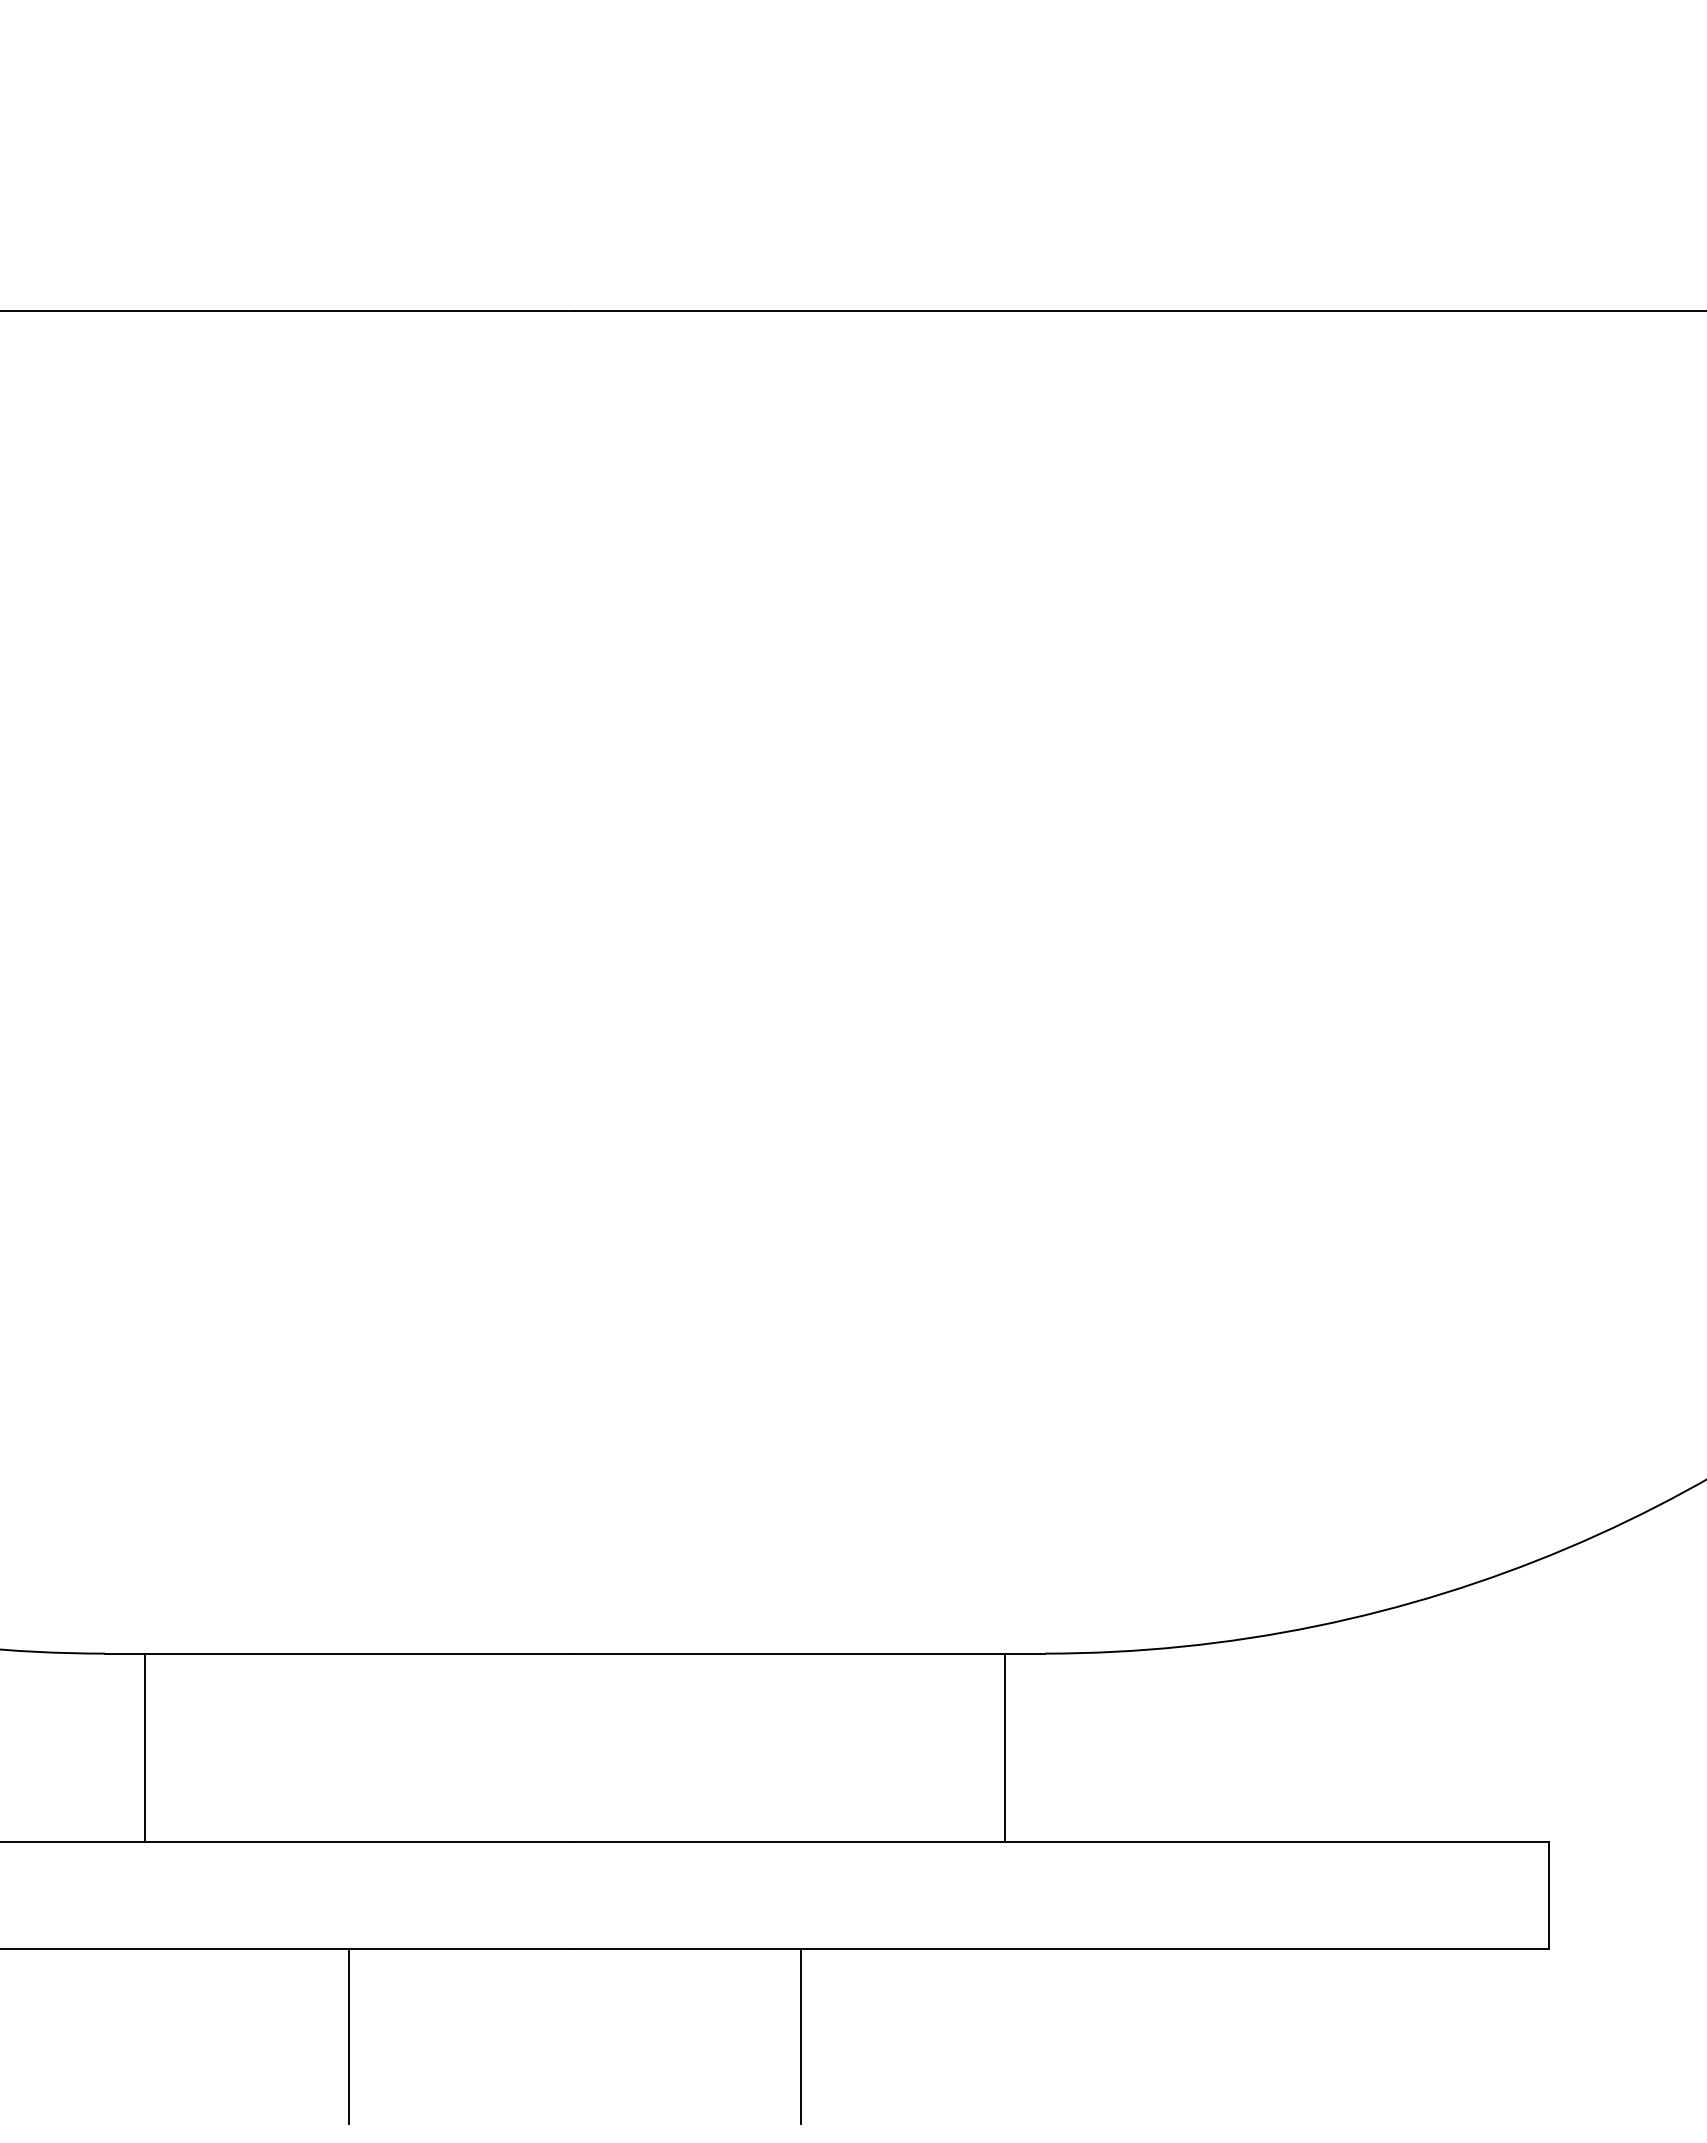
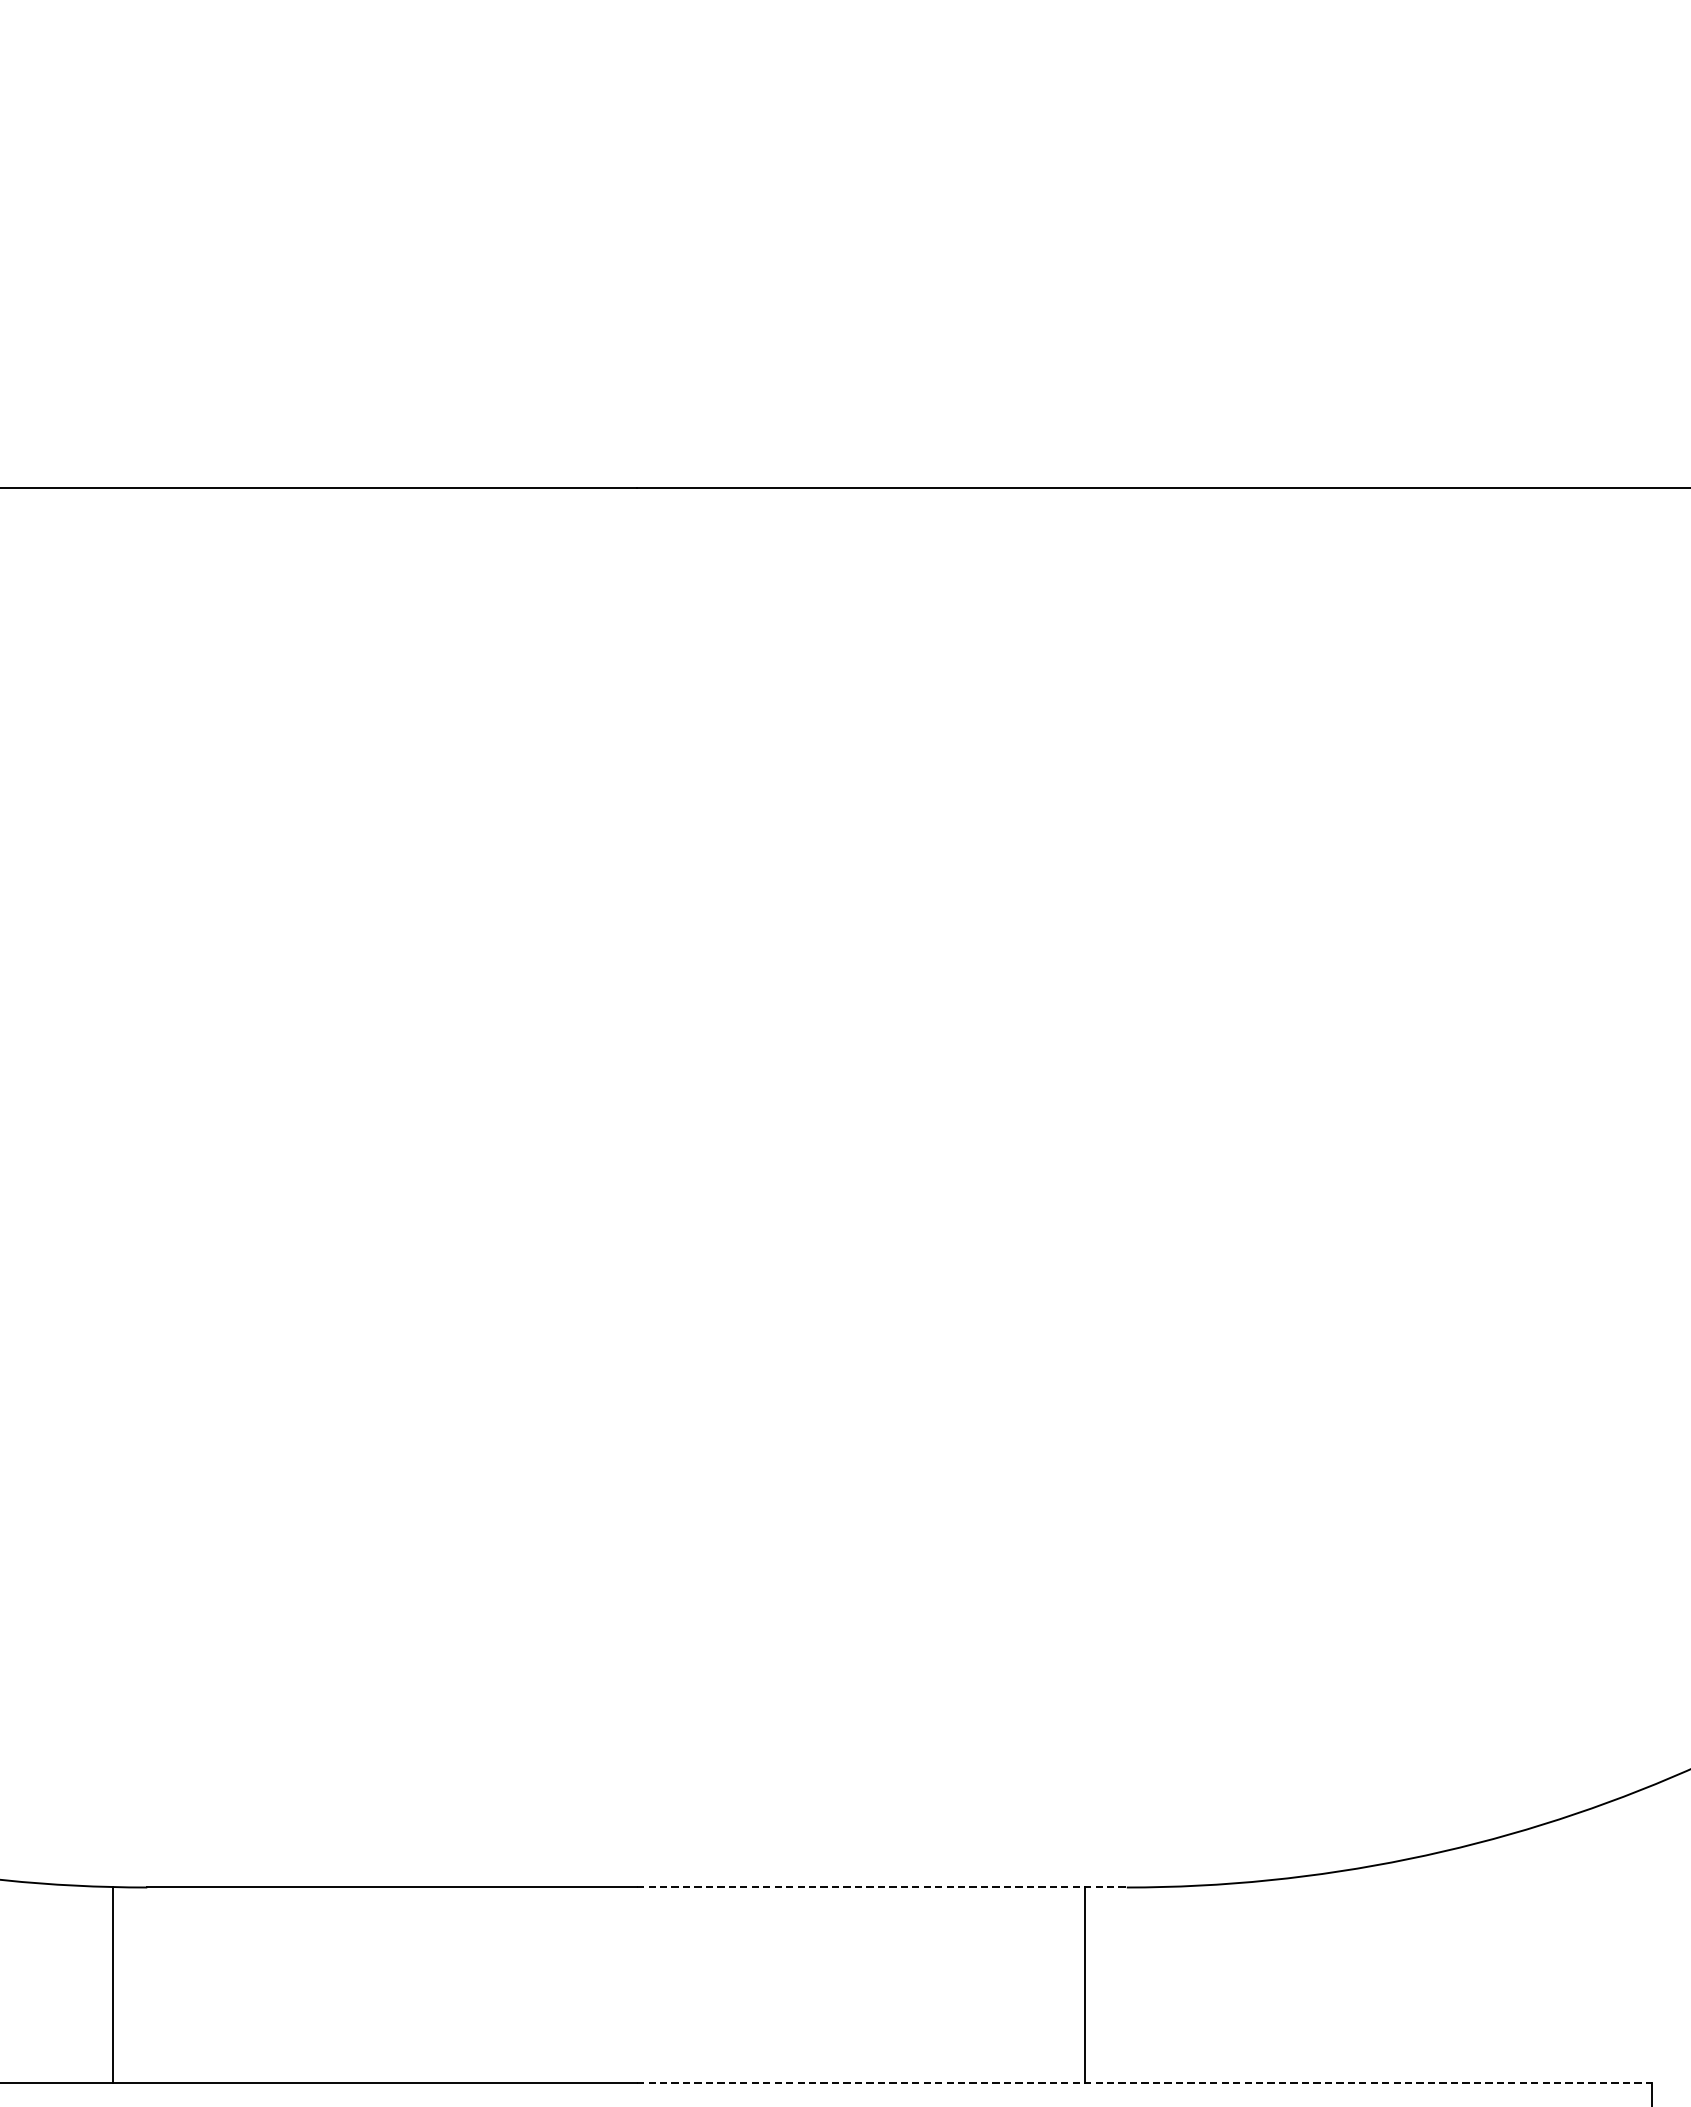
line: (810, 1653) -> (882, 1887), solid -> dashed
line: (145, 1747) -> (113, 1985), moved
line: (1061, 1841) -> (1143, 2083), solid -> dashed

